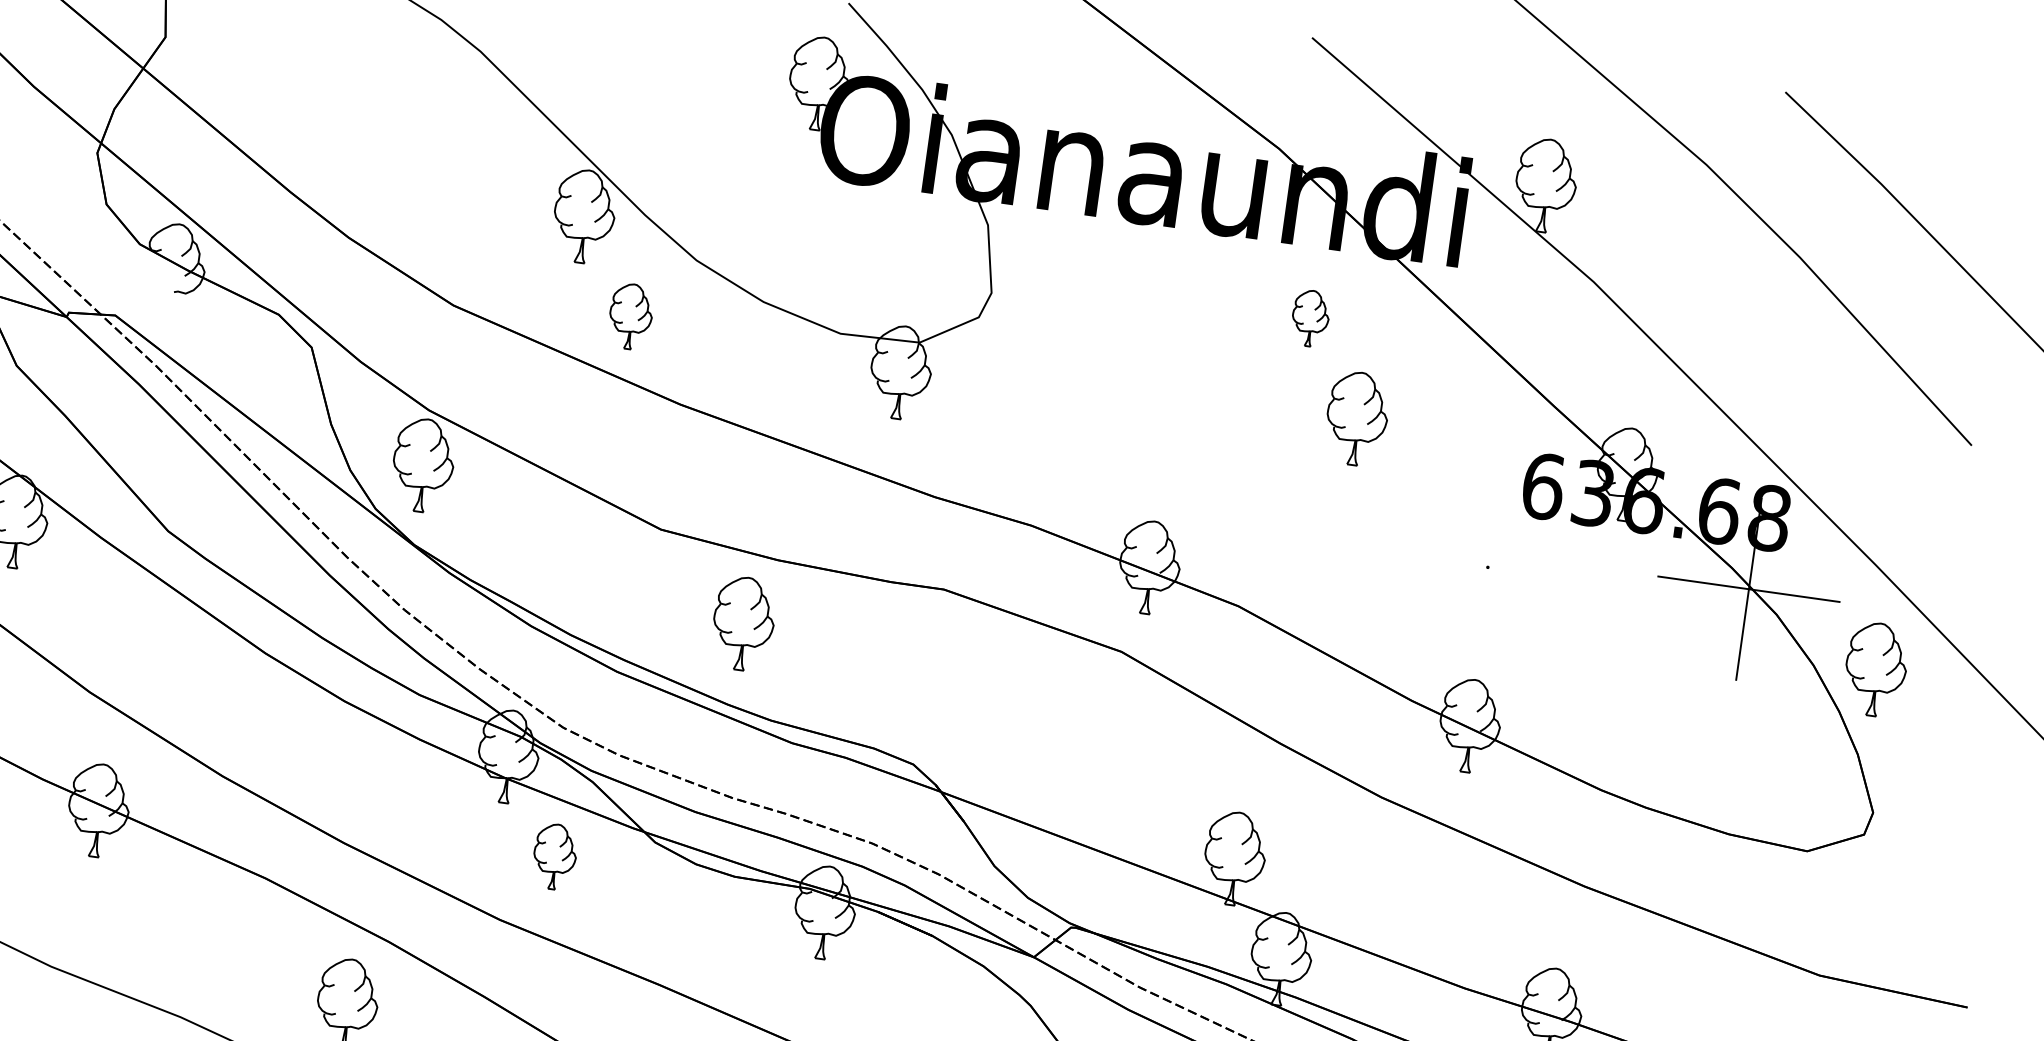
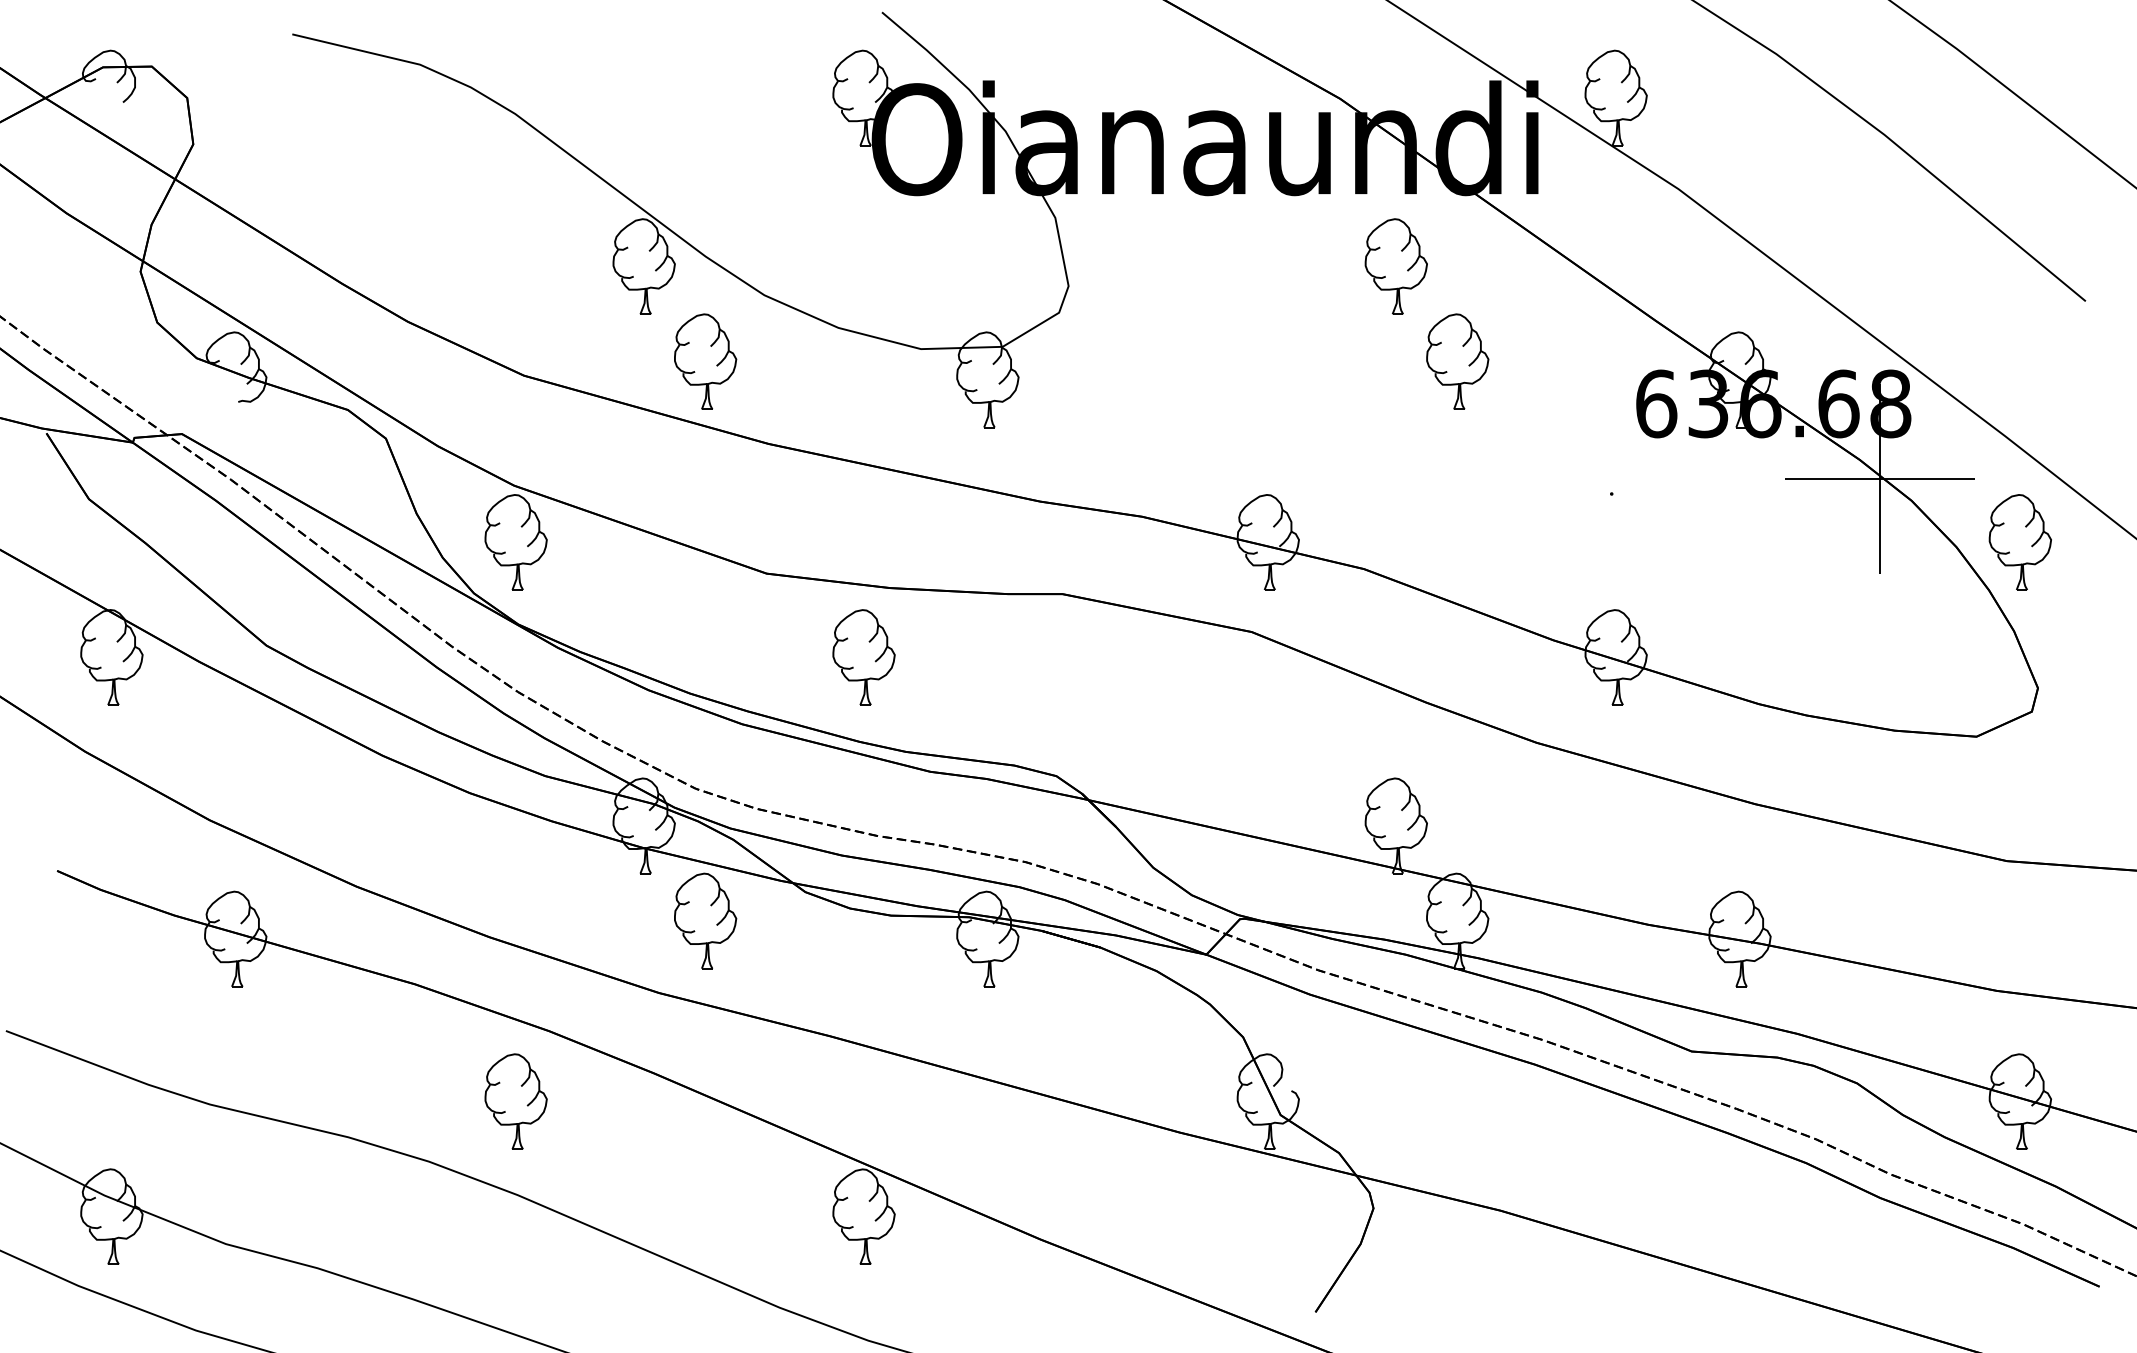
part: (630, 316) -> (705, 361), size x1.43
part: (1309, 318) -> (1395, 266), size x1.67
part: (554, 856) -> (705, 920), size x1.43

